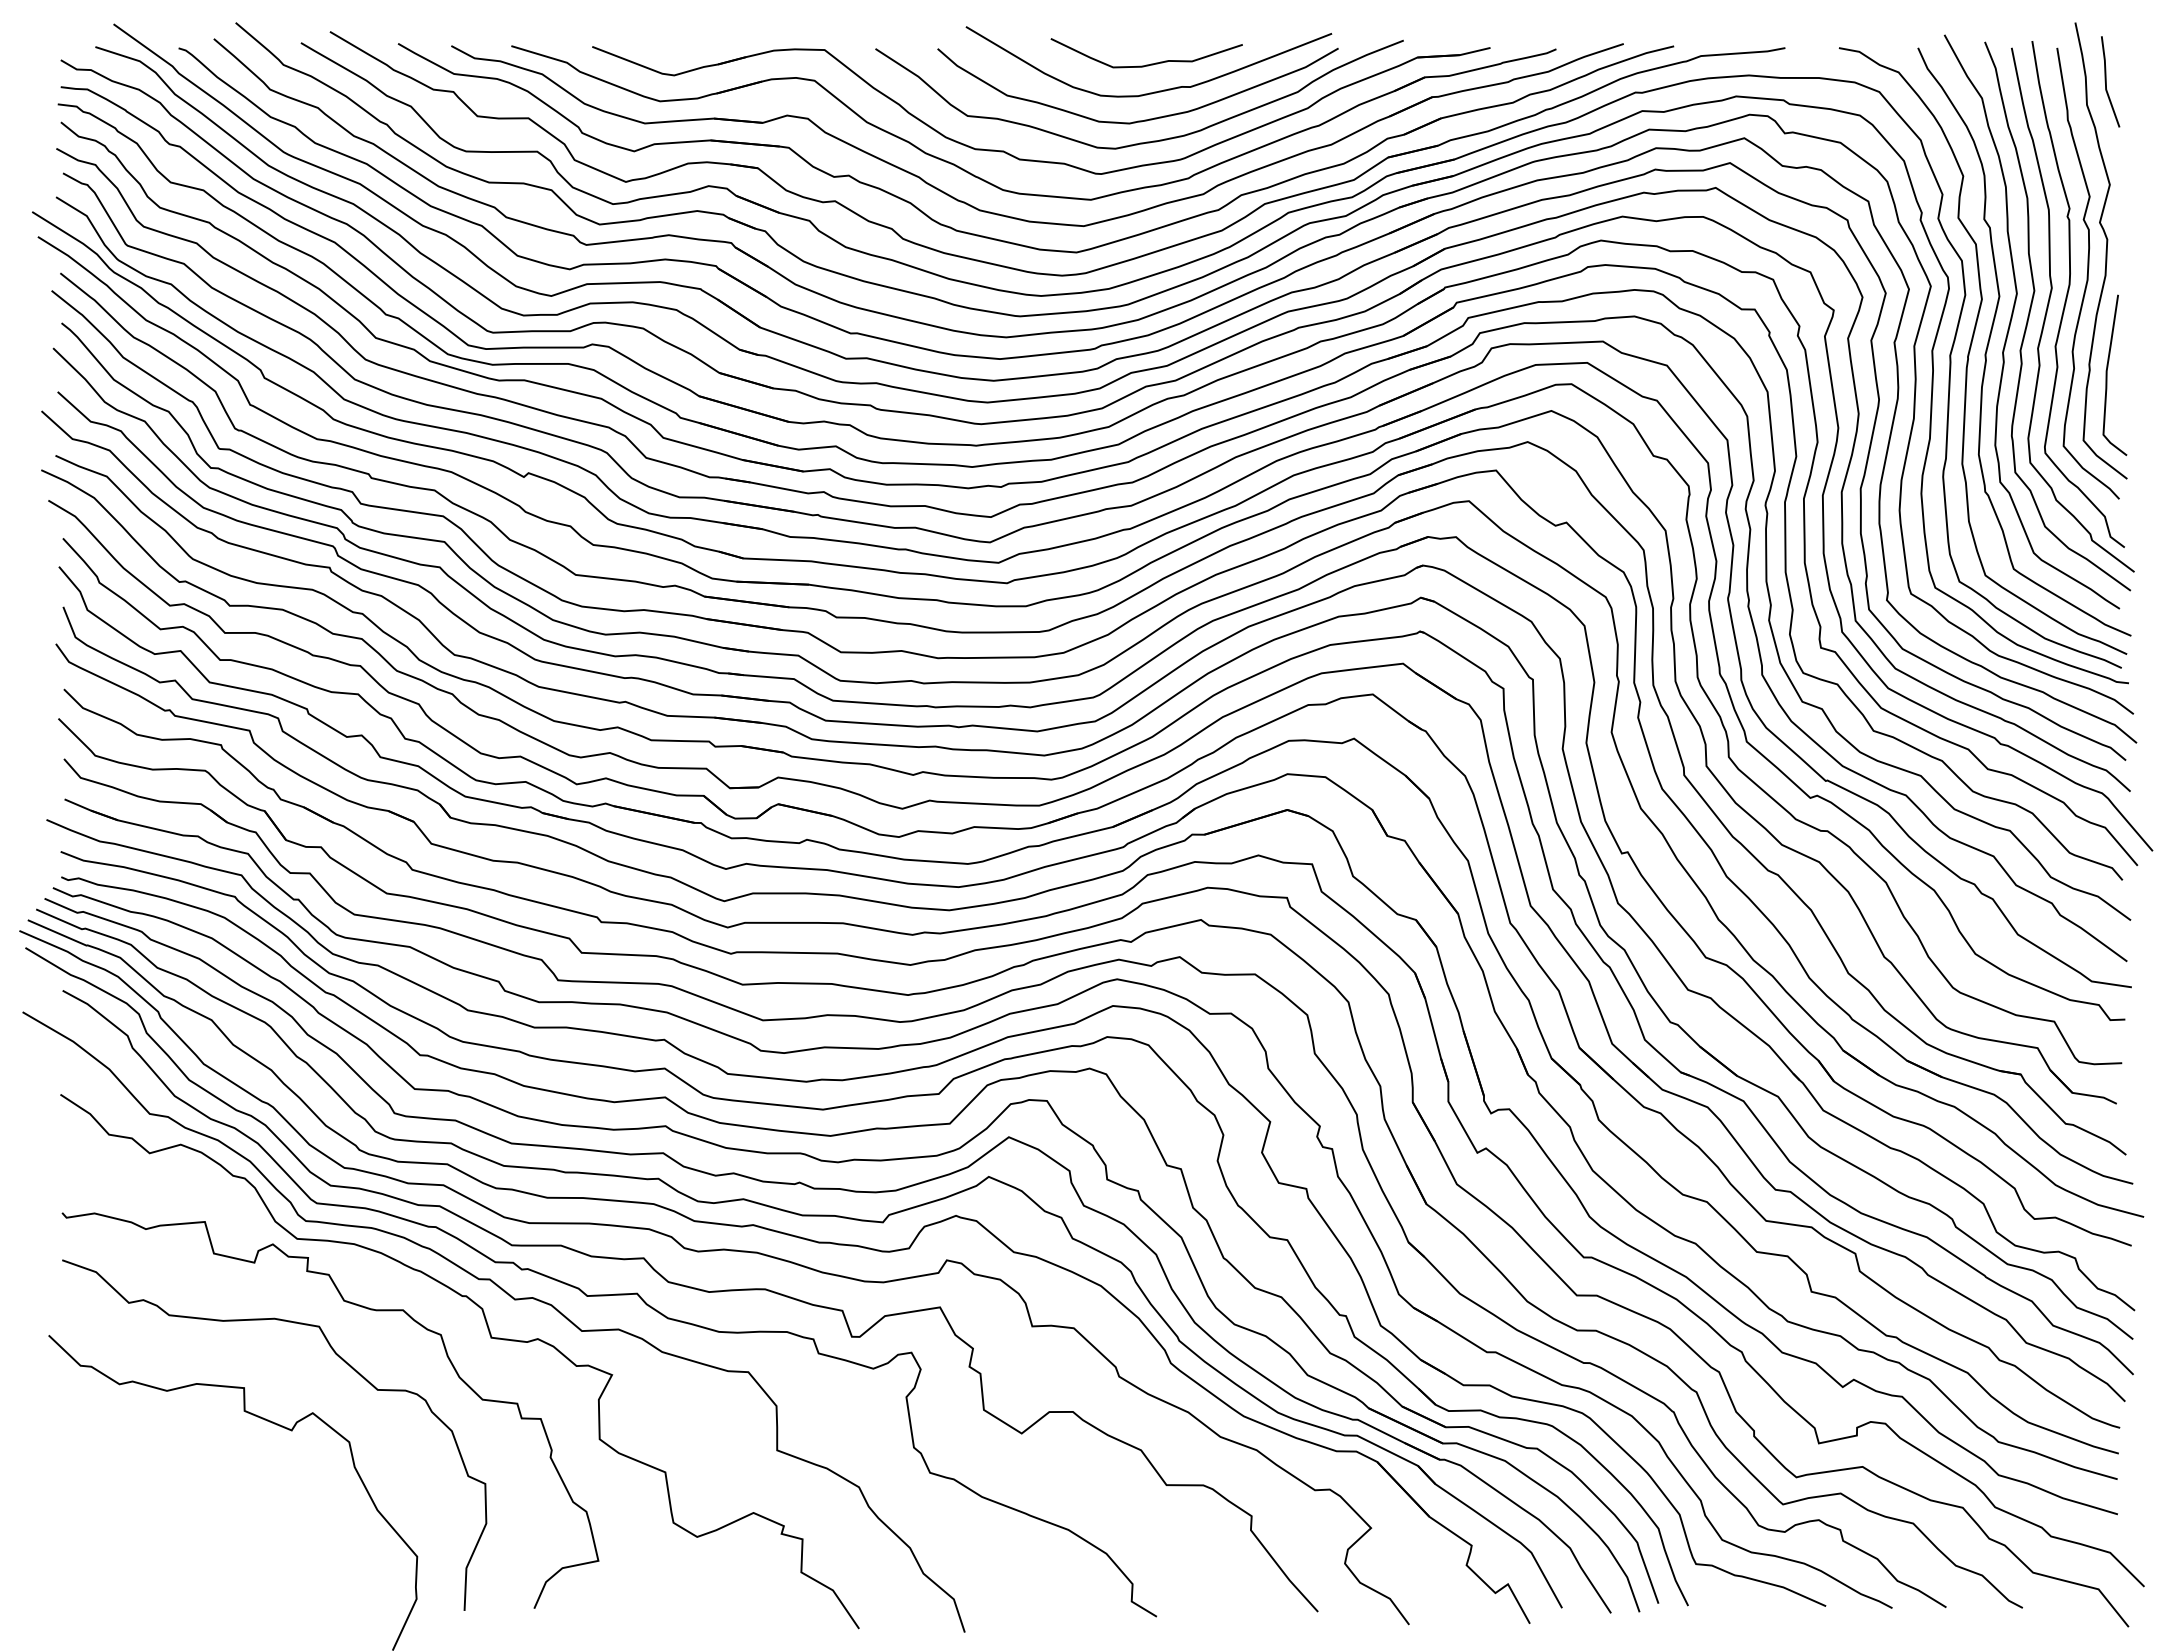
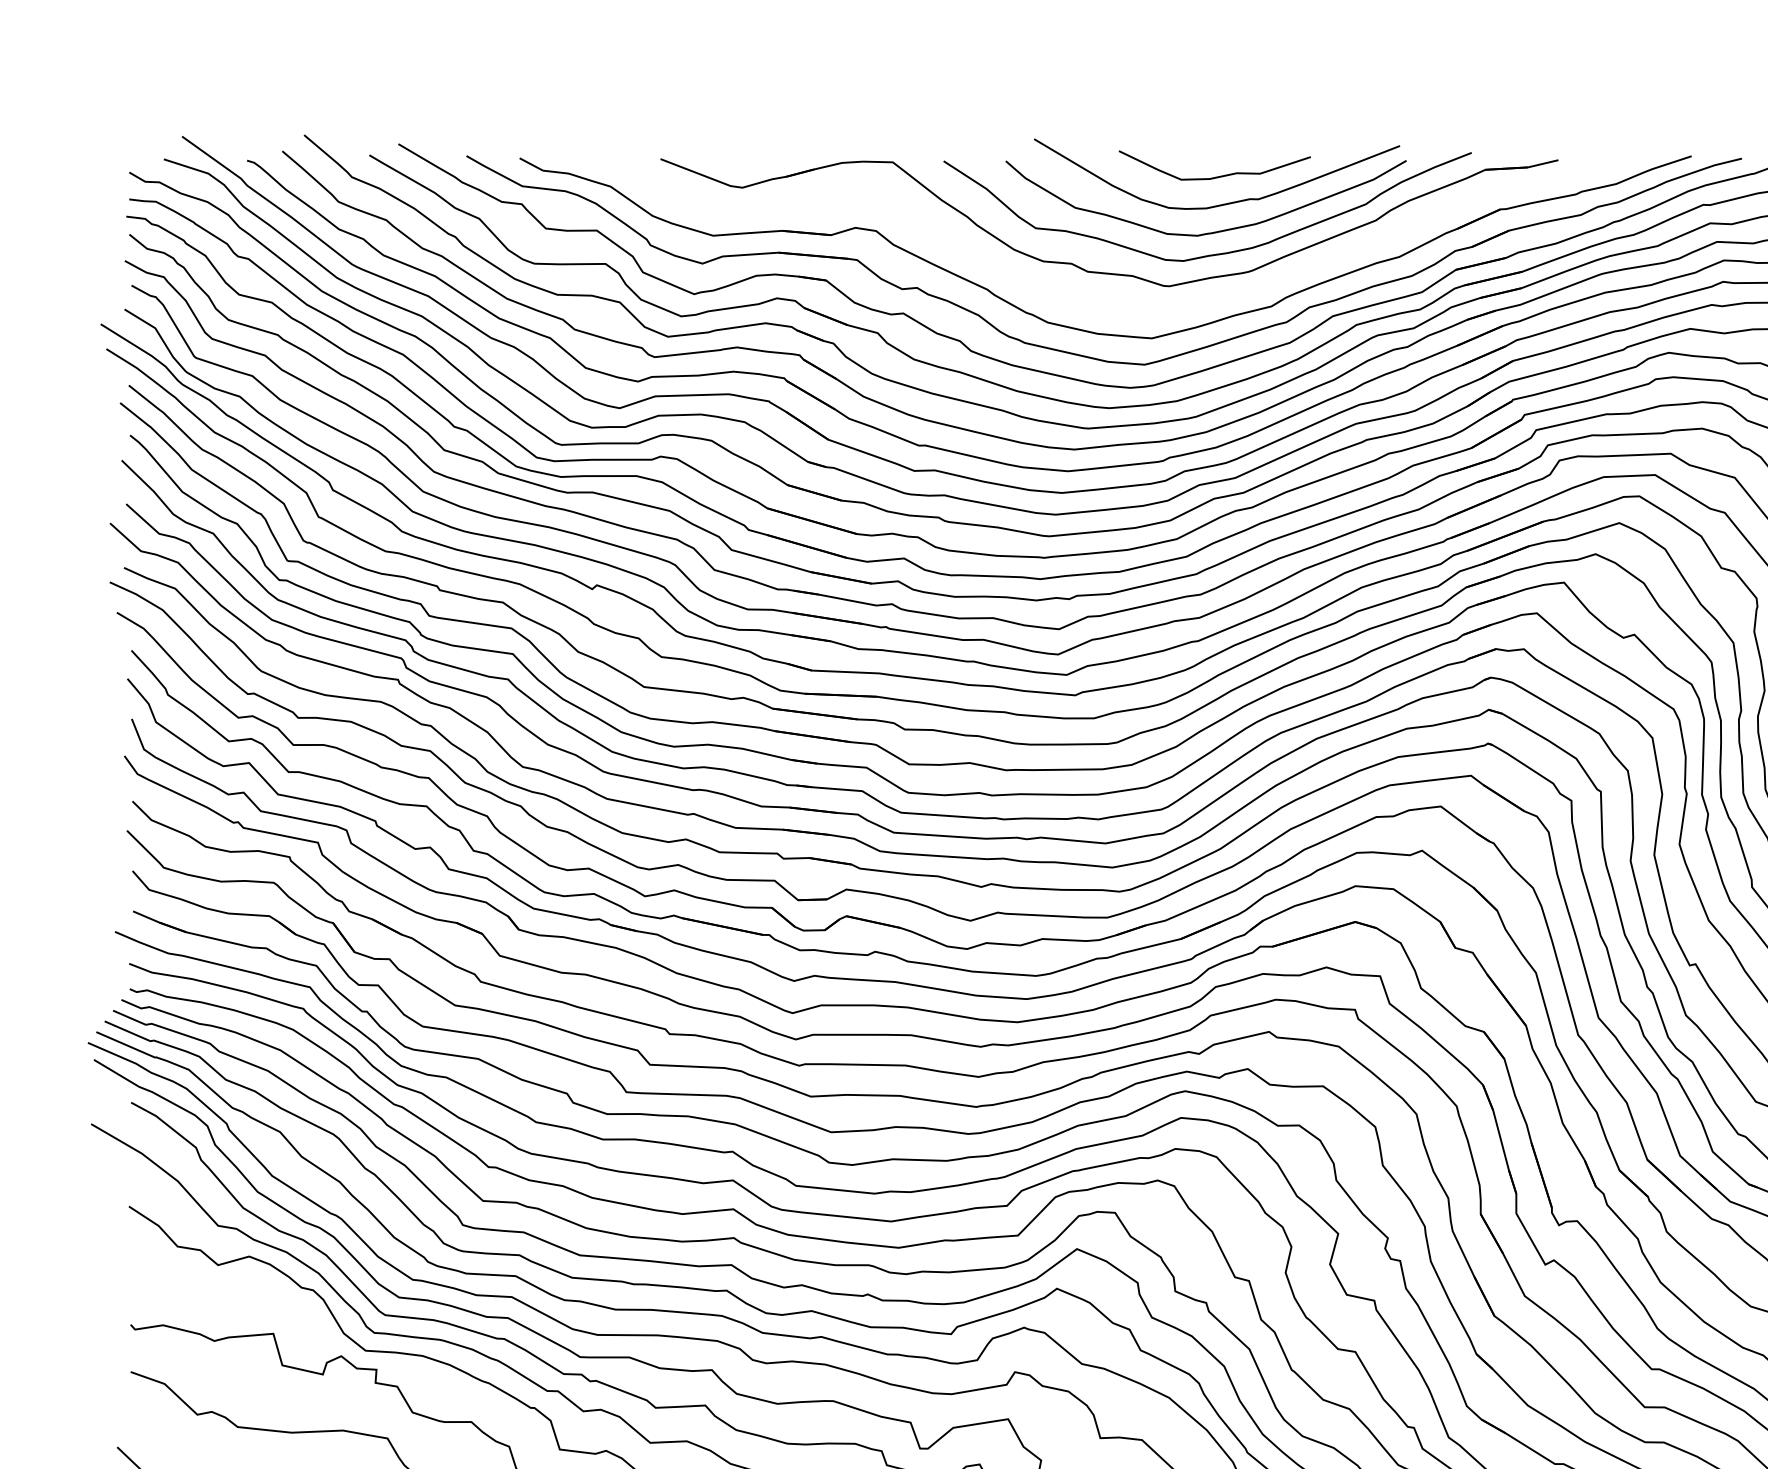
part: (1031, 193) -> (1099, 305), removed

